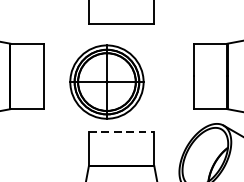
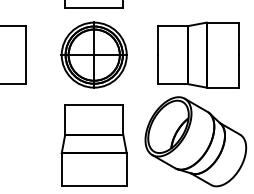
part: (106, 81) -> (93, 54), moved
line: (121, 132) -> (94, 104), dashed -> solid

